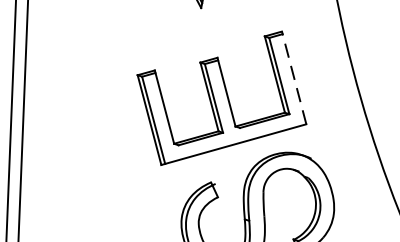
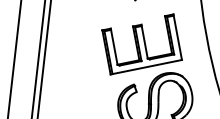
line: (293, 76) -> (177, 36), dashed -> solid

